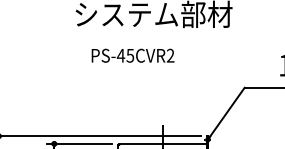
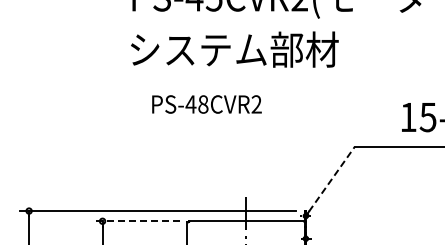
text: (130, 55) -> (203, 104), PS-45CVR2 -> PS-48CVR2
line: (227, 112) -> (331, 179), solid -> dashed
line: (79, 144) -> (136, 221), solid -> dashed

